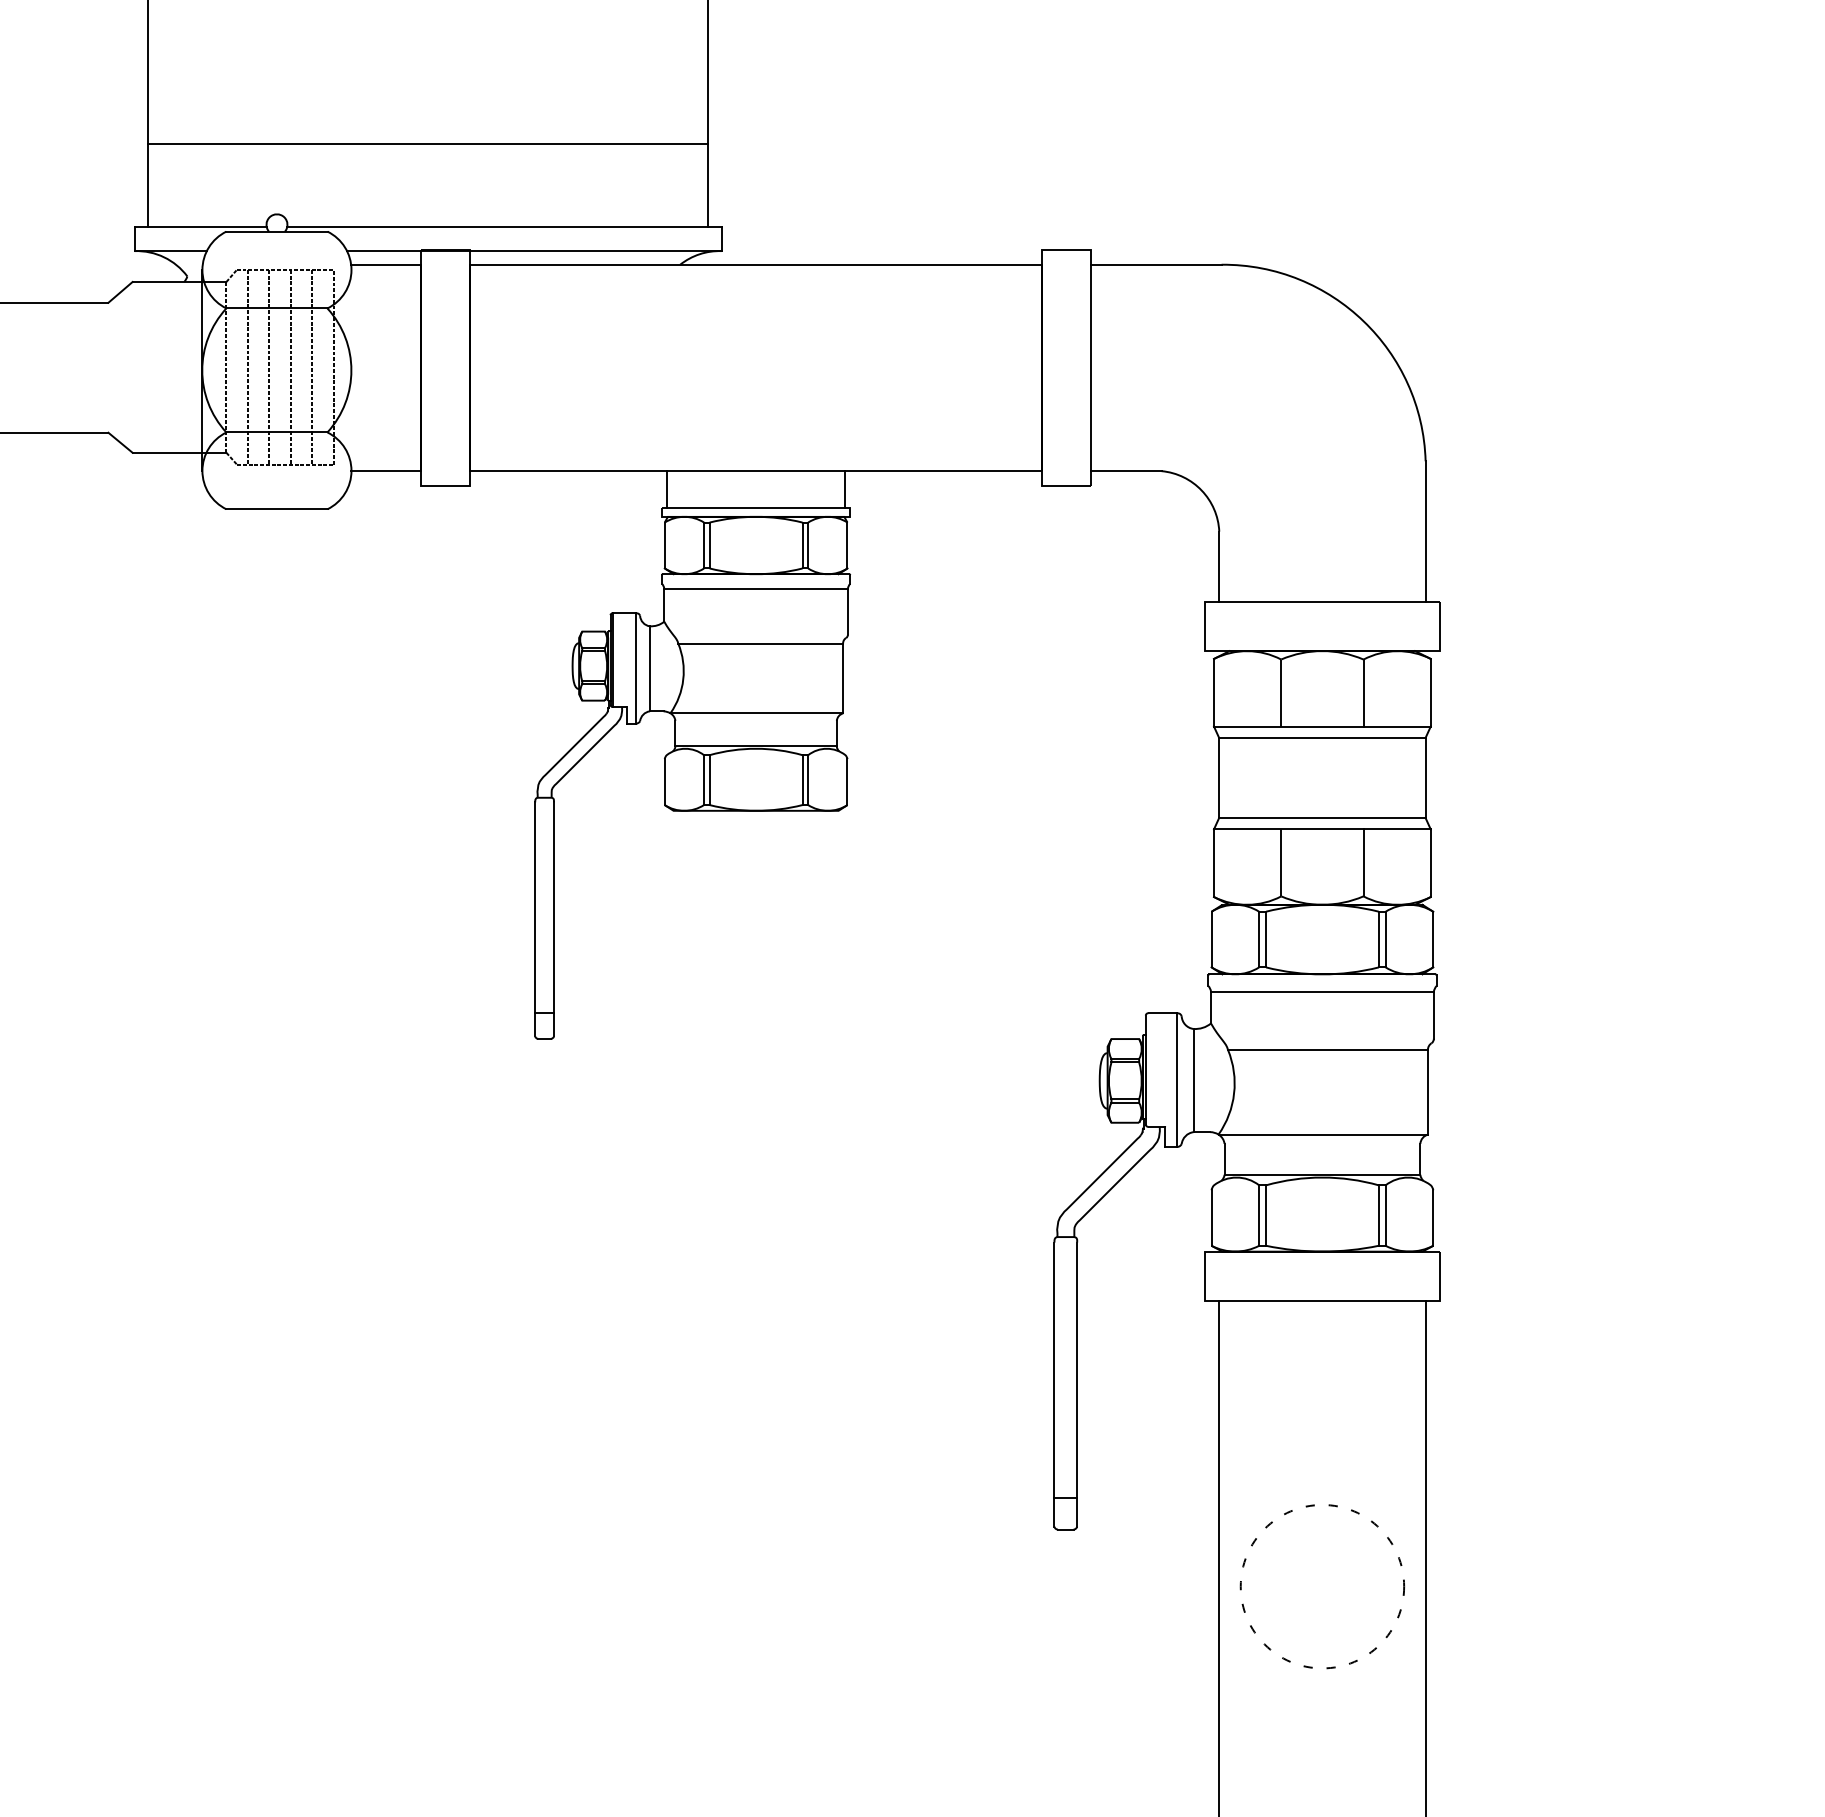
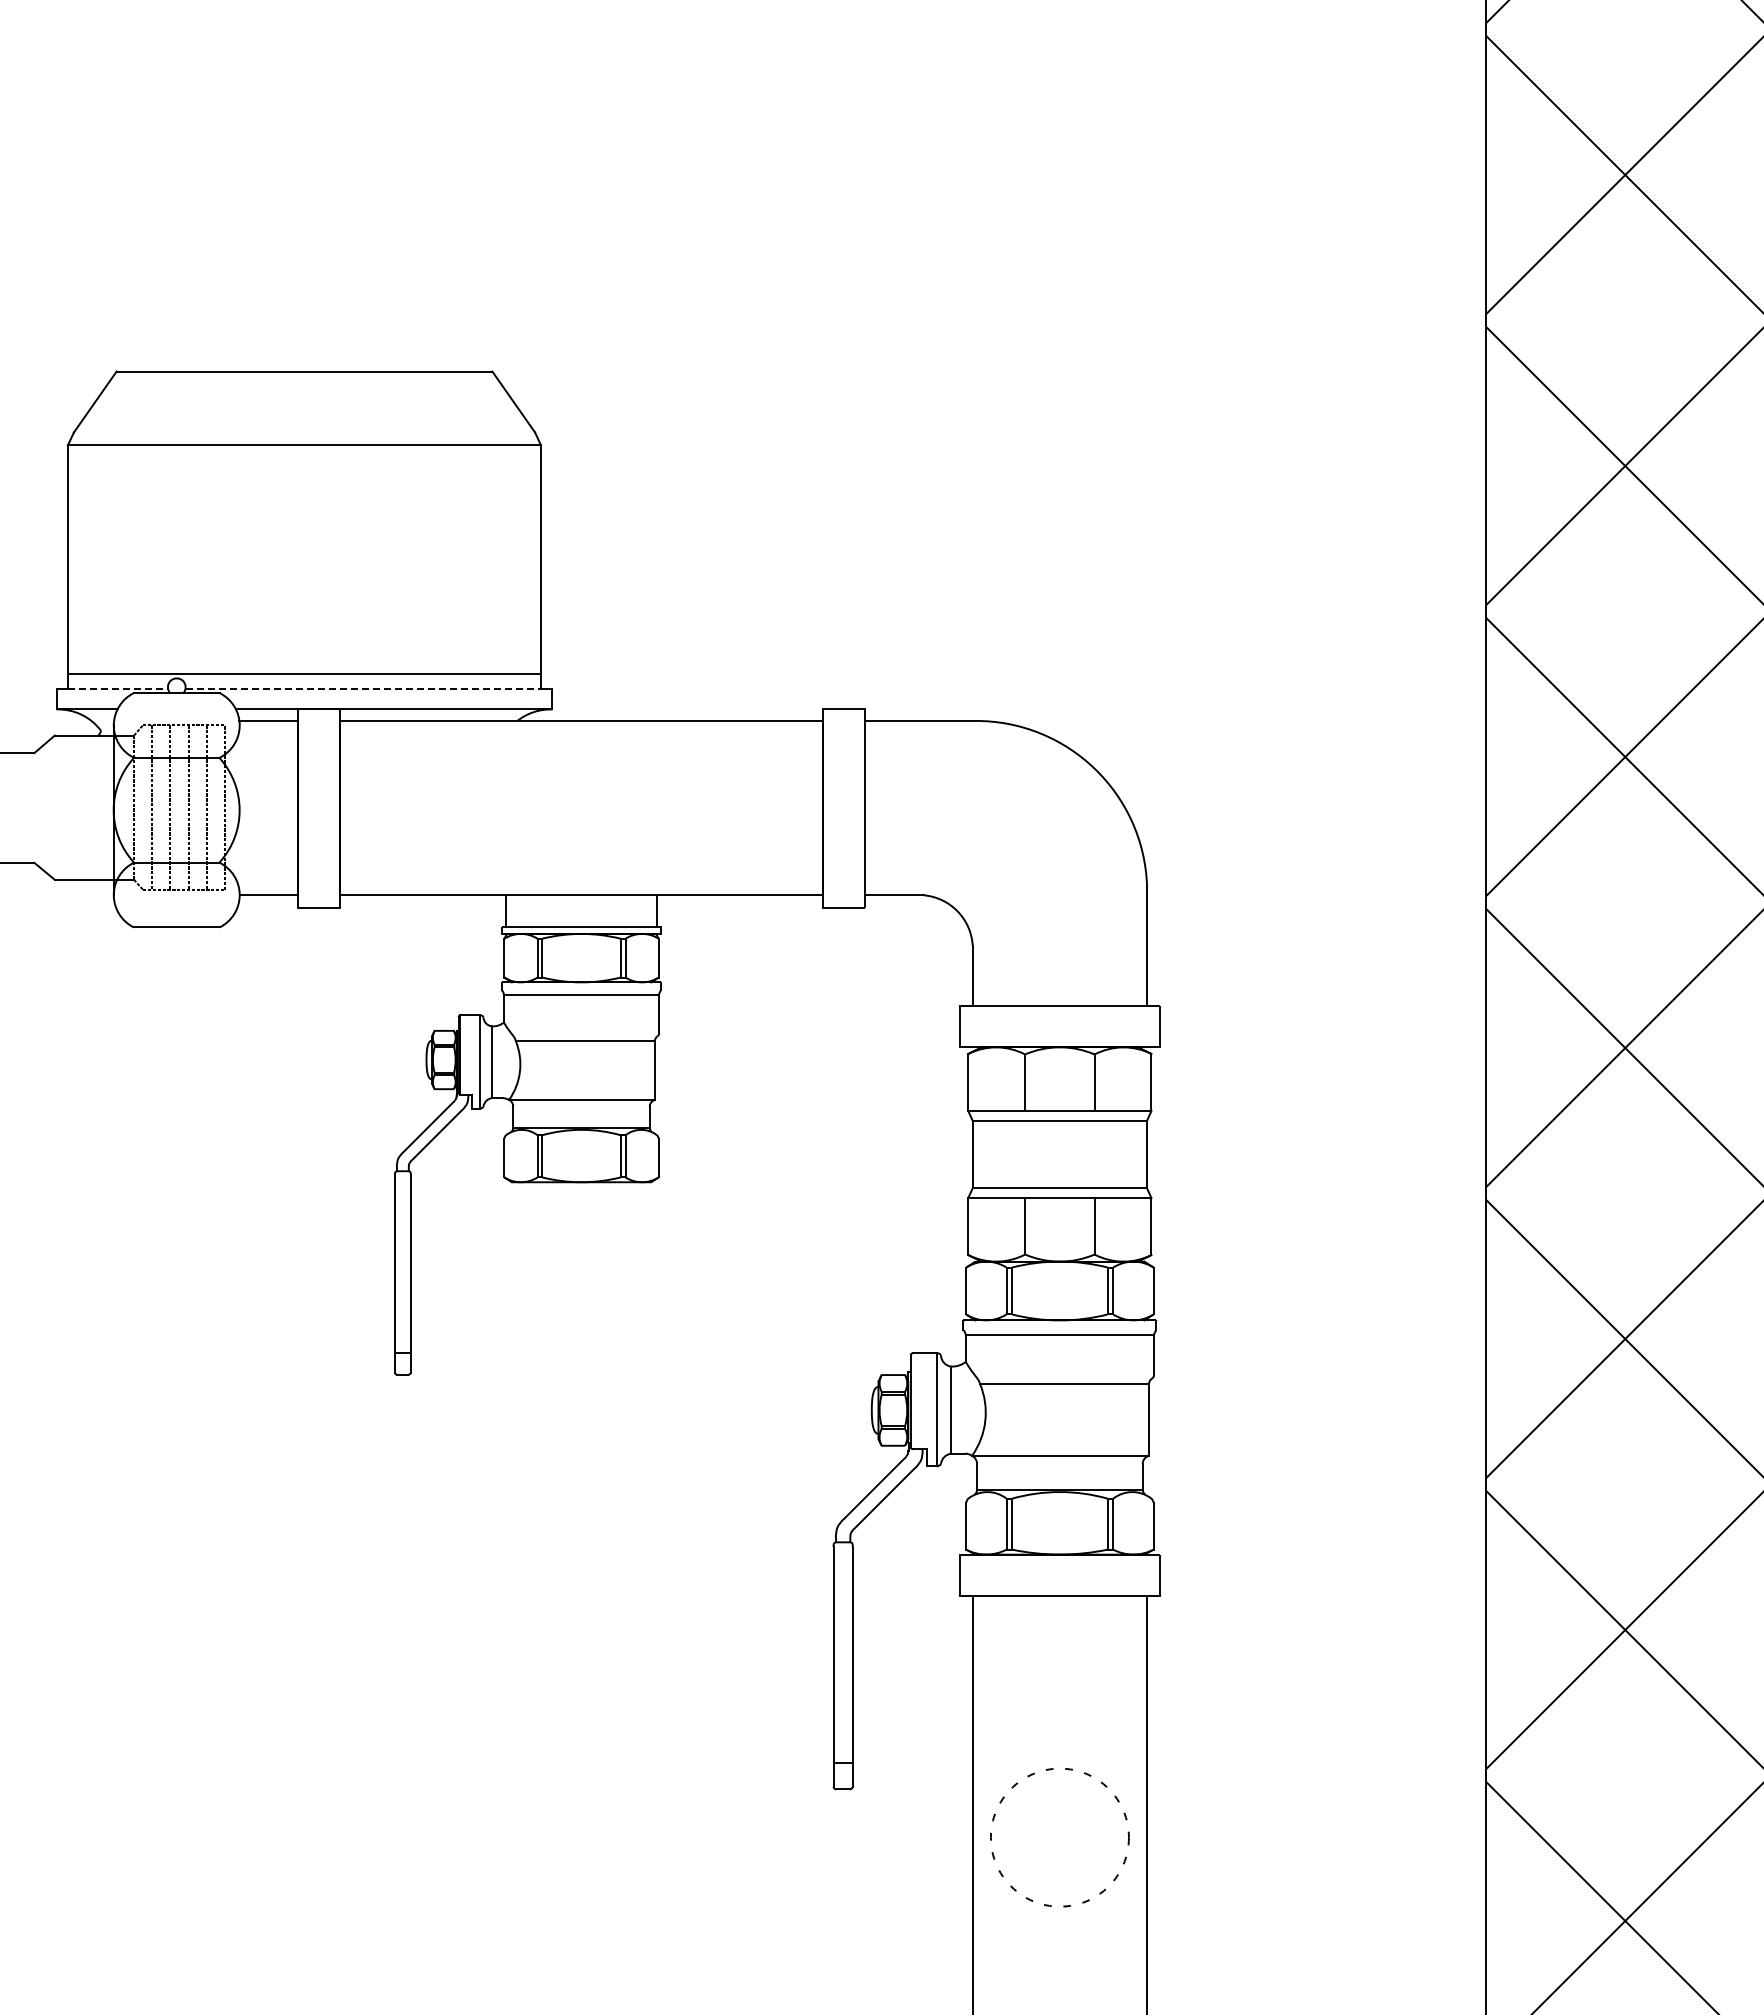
line: (428, 144) -> (304, 674), moved
line: (207, 226) -> (118, 688), solid -> dashed
line: (498, 226) -> (363, 688), solid -> dashed

